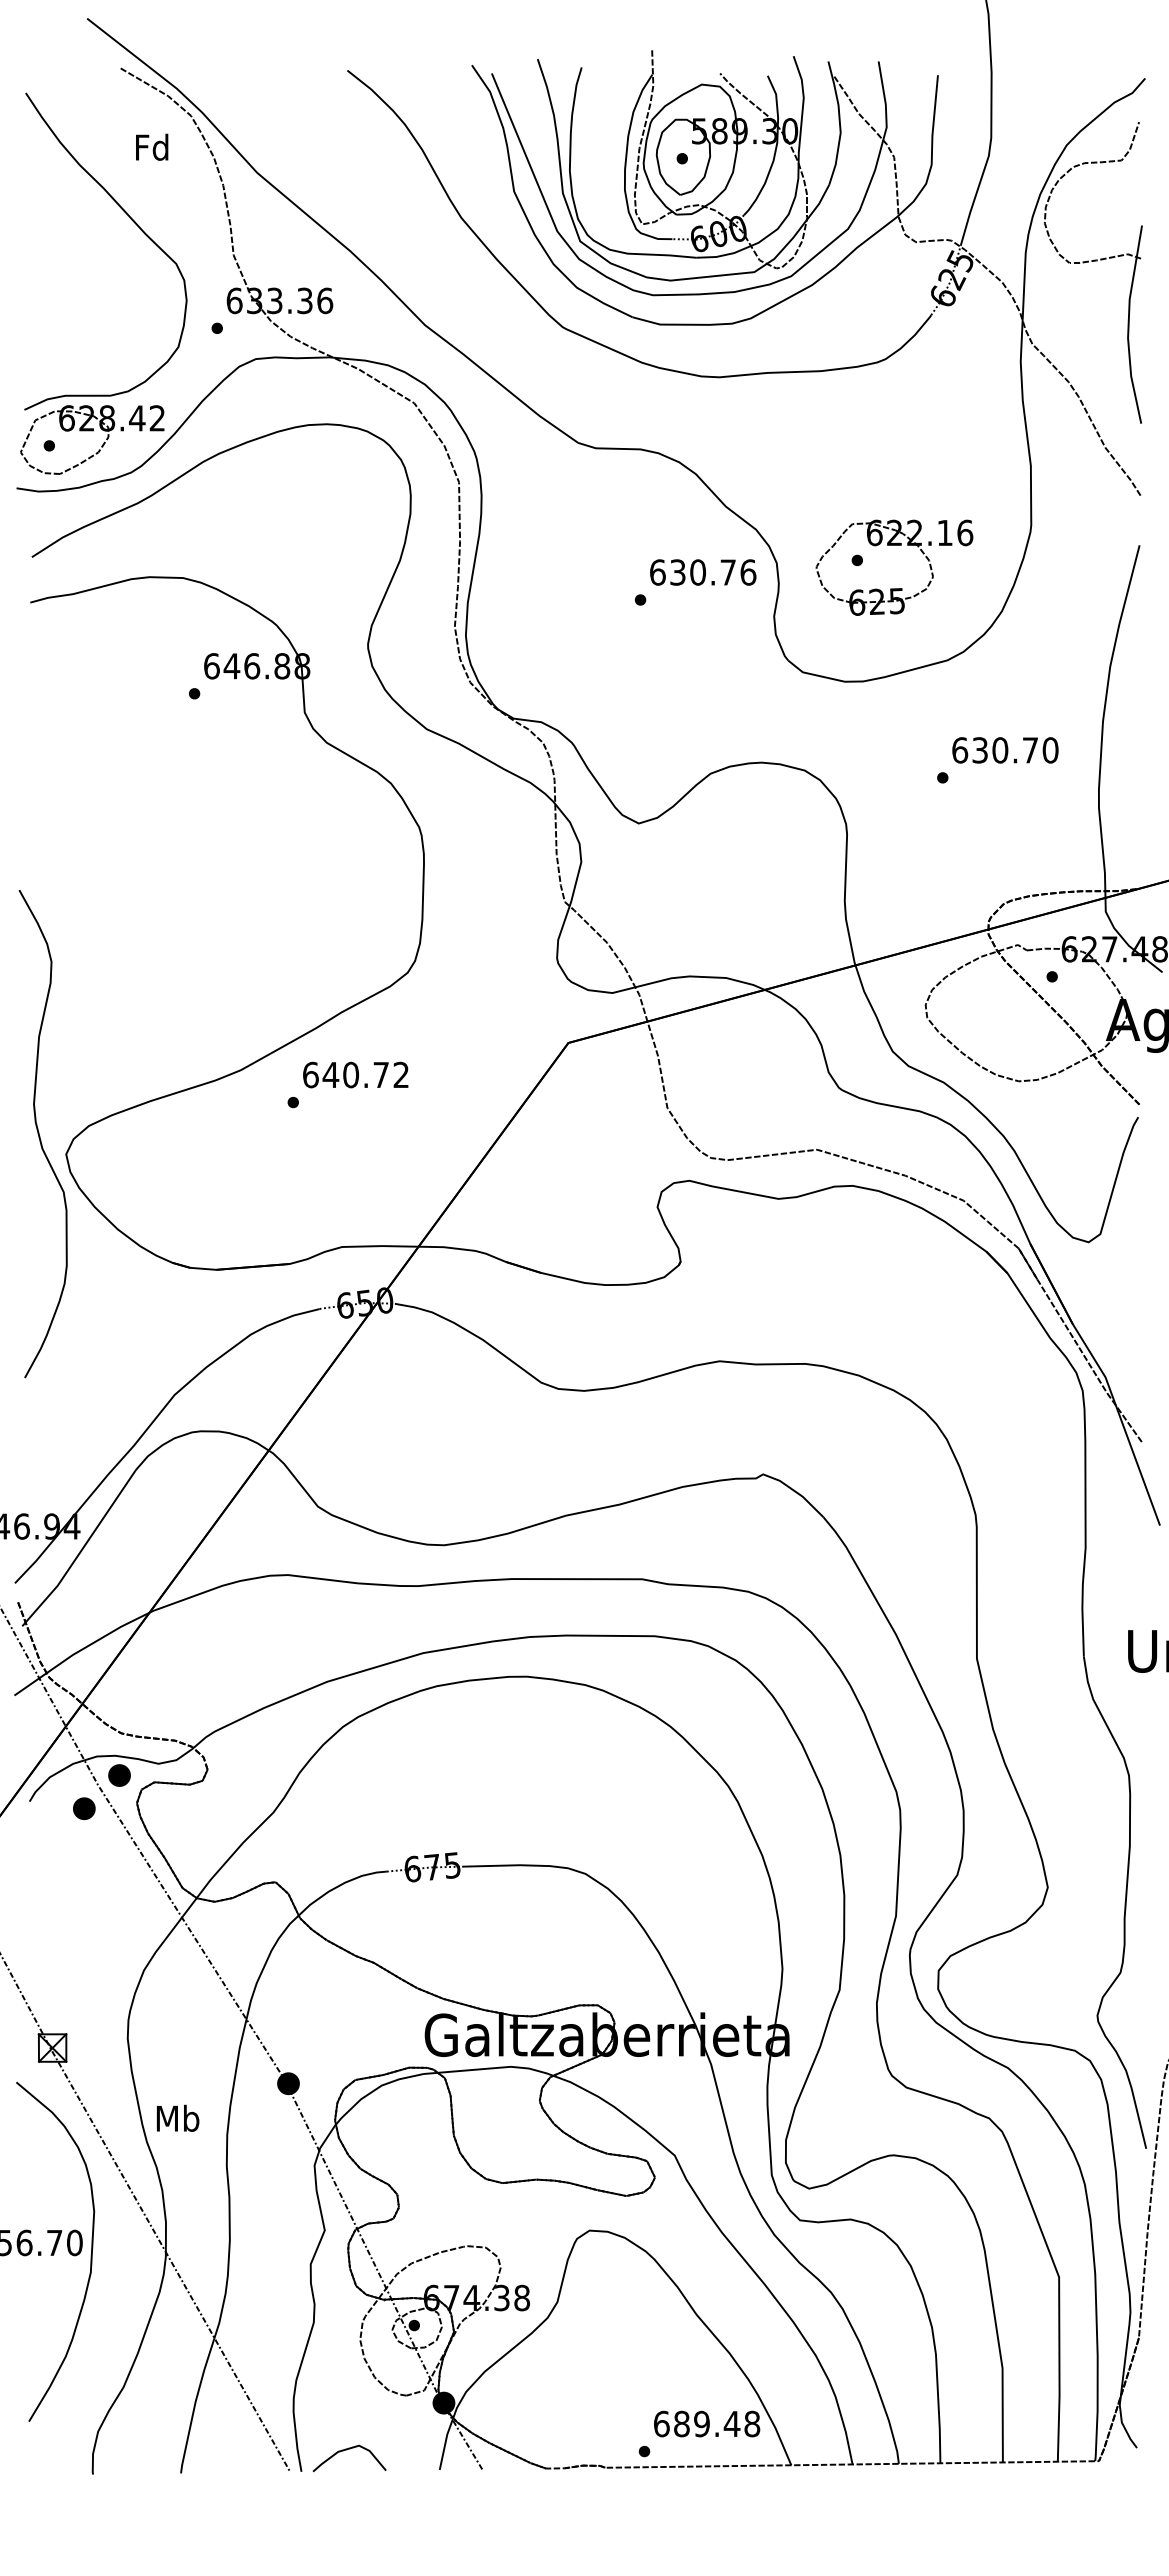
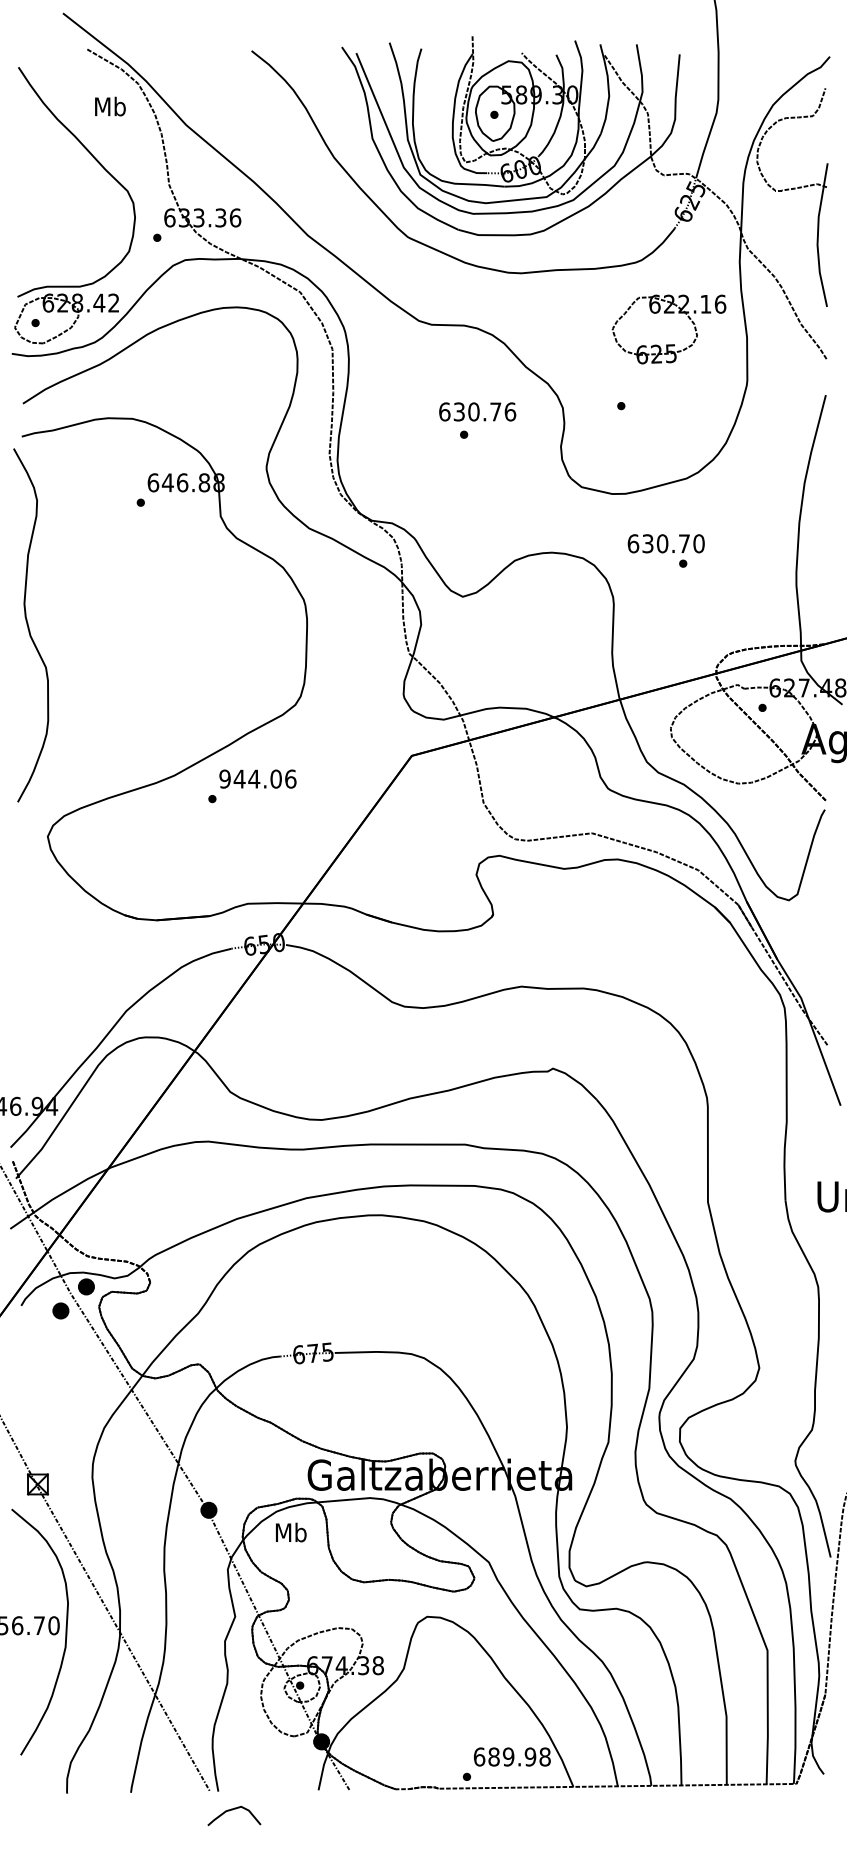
text: (152, 146) -> (110, 106), Fd -> Mb
text: (703, 572) -> (477, 411), moved
part: (894, 588) -> (669, 344), moved
text: (1005, 750) -> (666, 543), moved
text: (355, 1074) -> (257, 778), 640.72 -> 944.06
curve: (40, 1136) -> (29, 627), moved
text: (178, 2117) -> (291, 1531), moved
text: (731, 2423) -> (530, 1756), 689.48 -> 689.98
curve: (346, 2450) -> (232, 1810), moved

